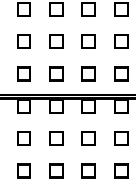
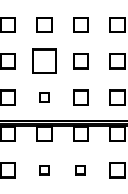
part: (56, 41) -> (44, 61), size x1.6
part: (56, 73) -> (44, 97), size x0.6
part: (56, 138) -> (44, 170), size x0.6
part: (88, 138) -> (80, 170), size x0.6

